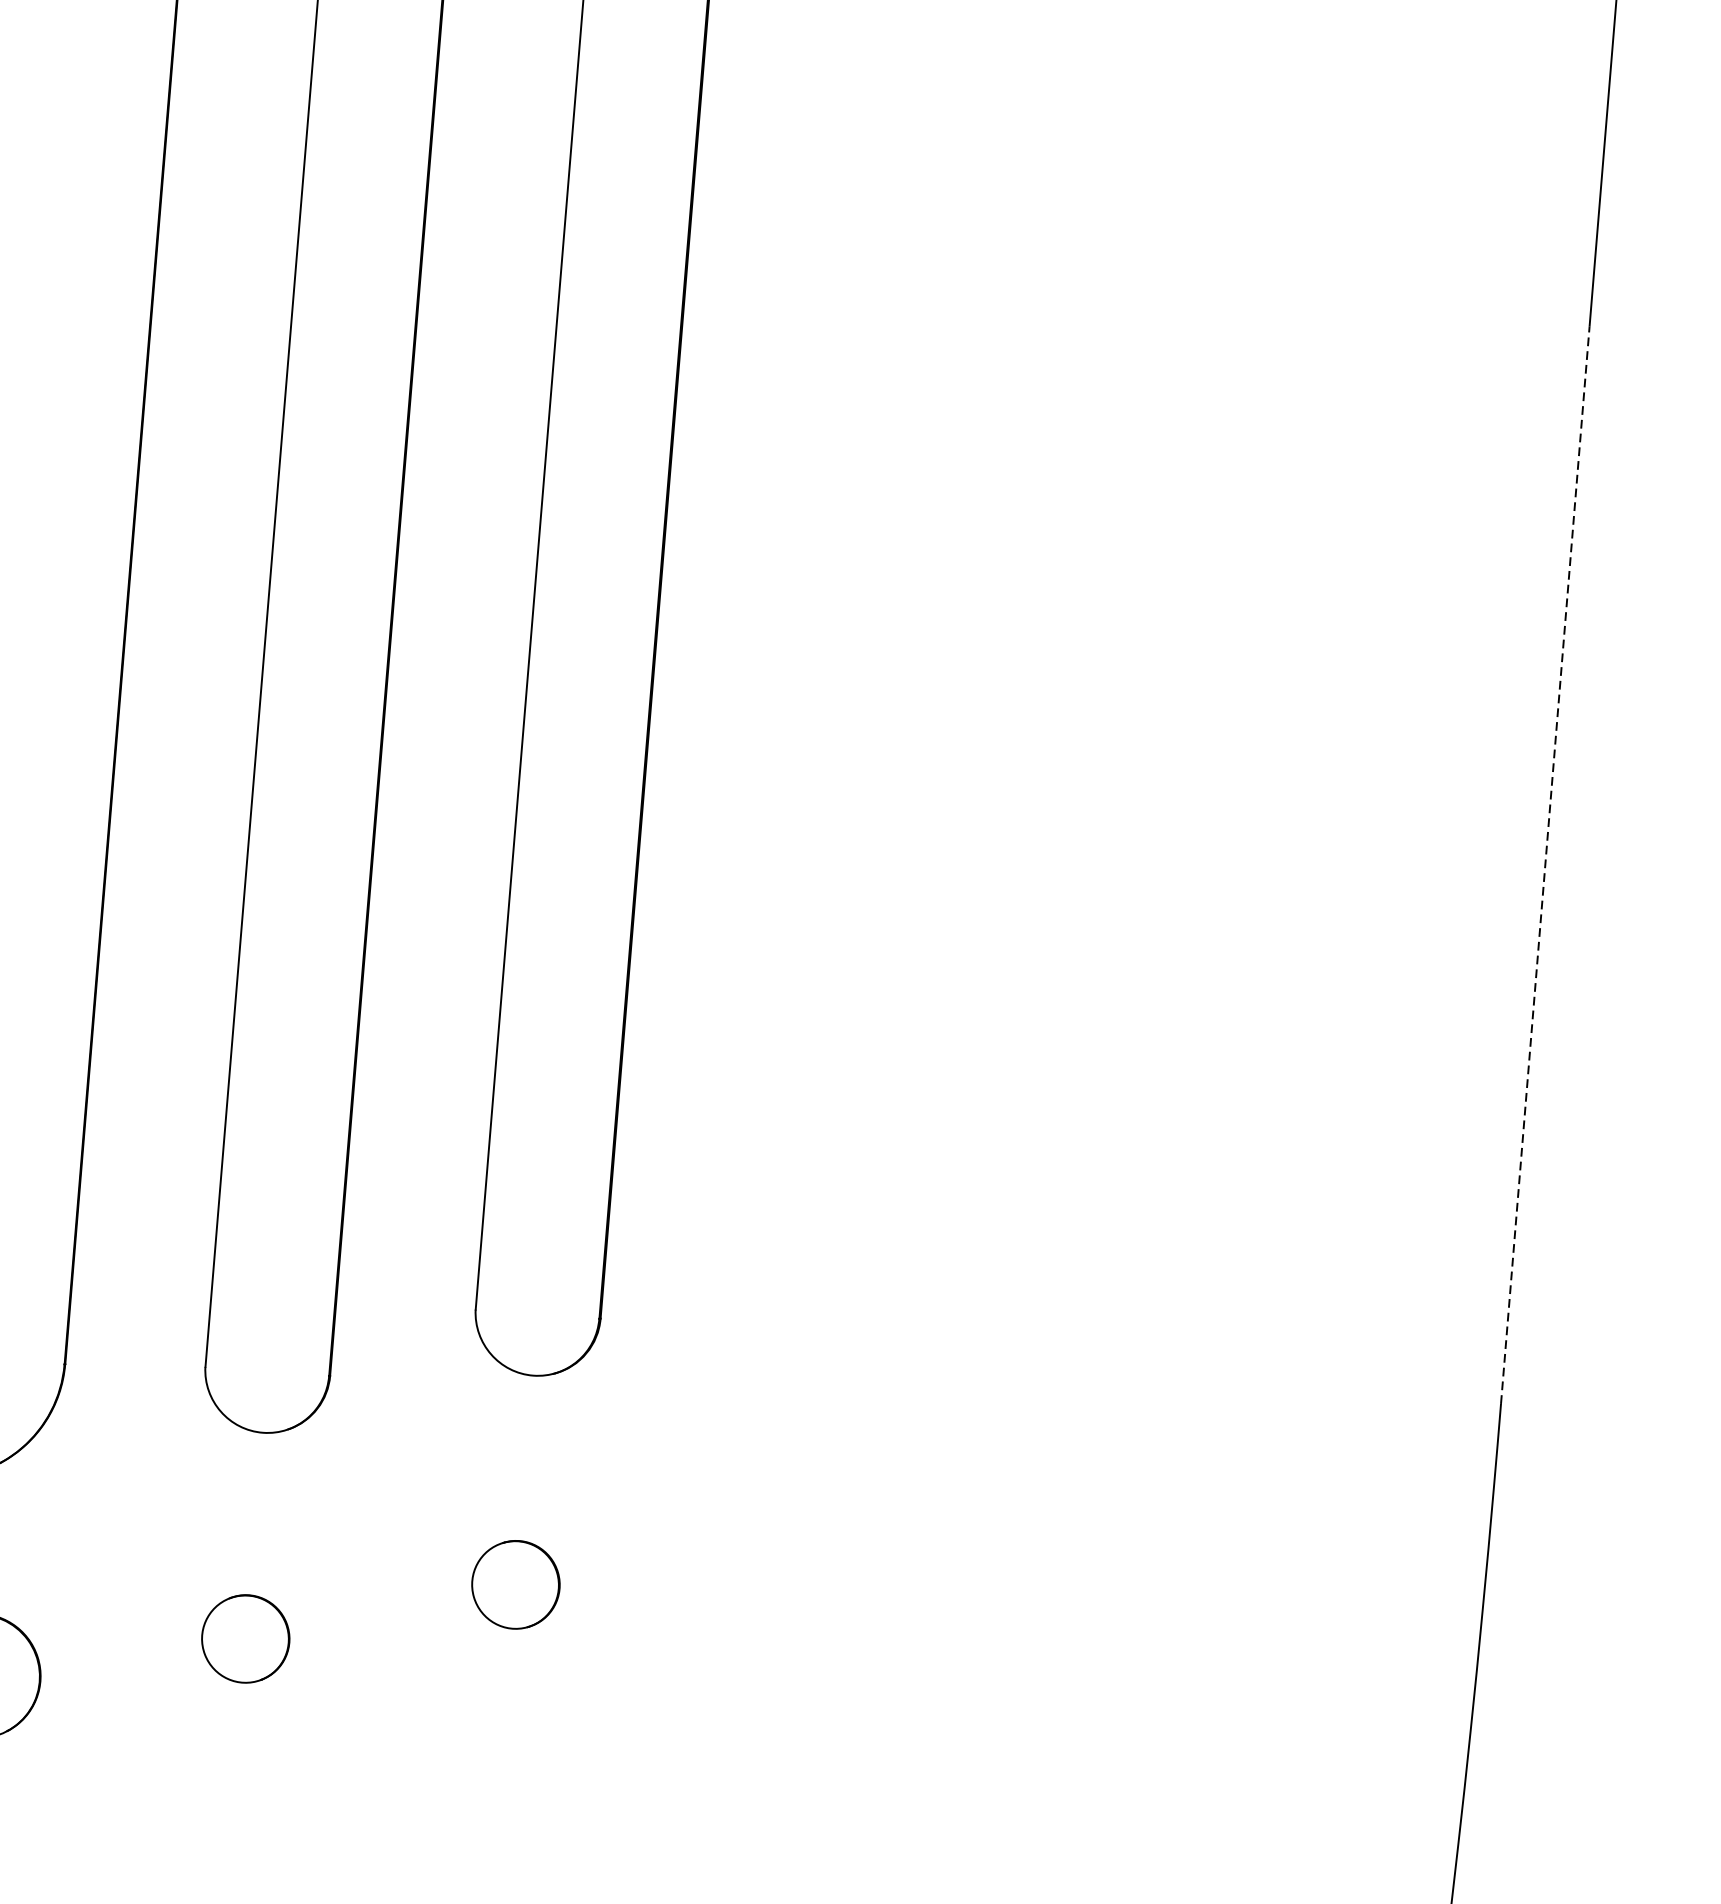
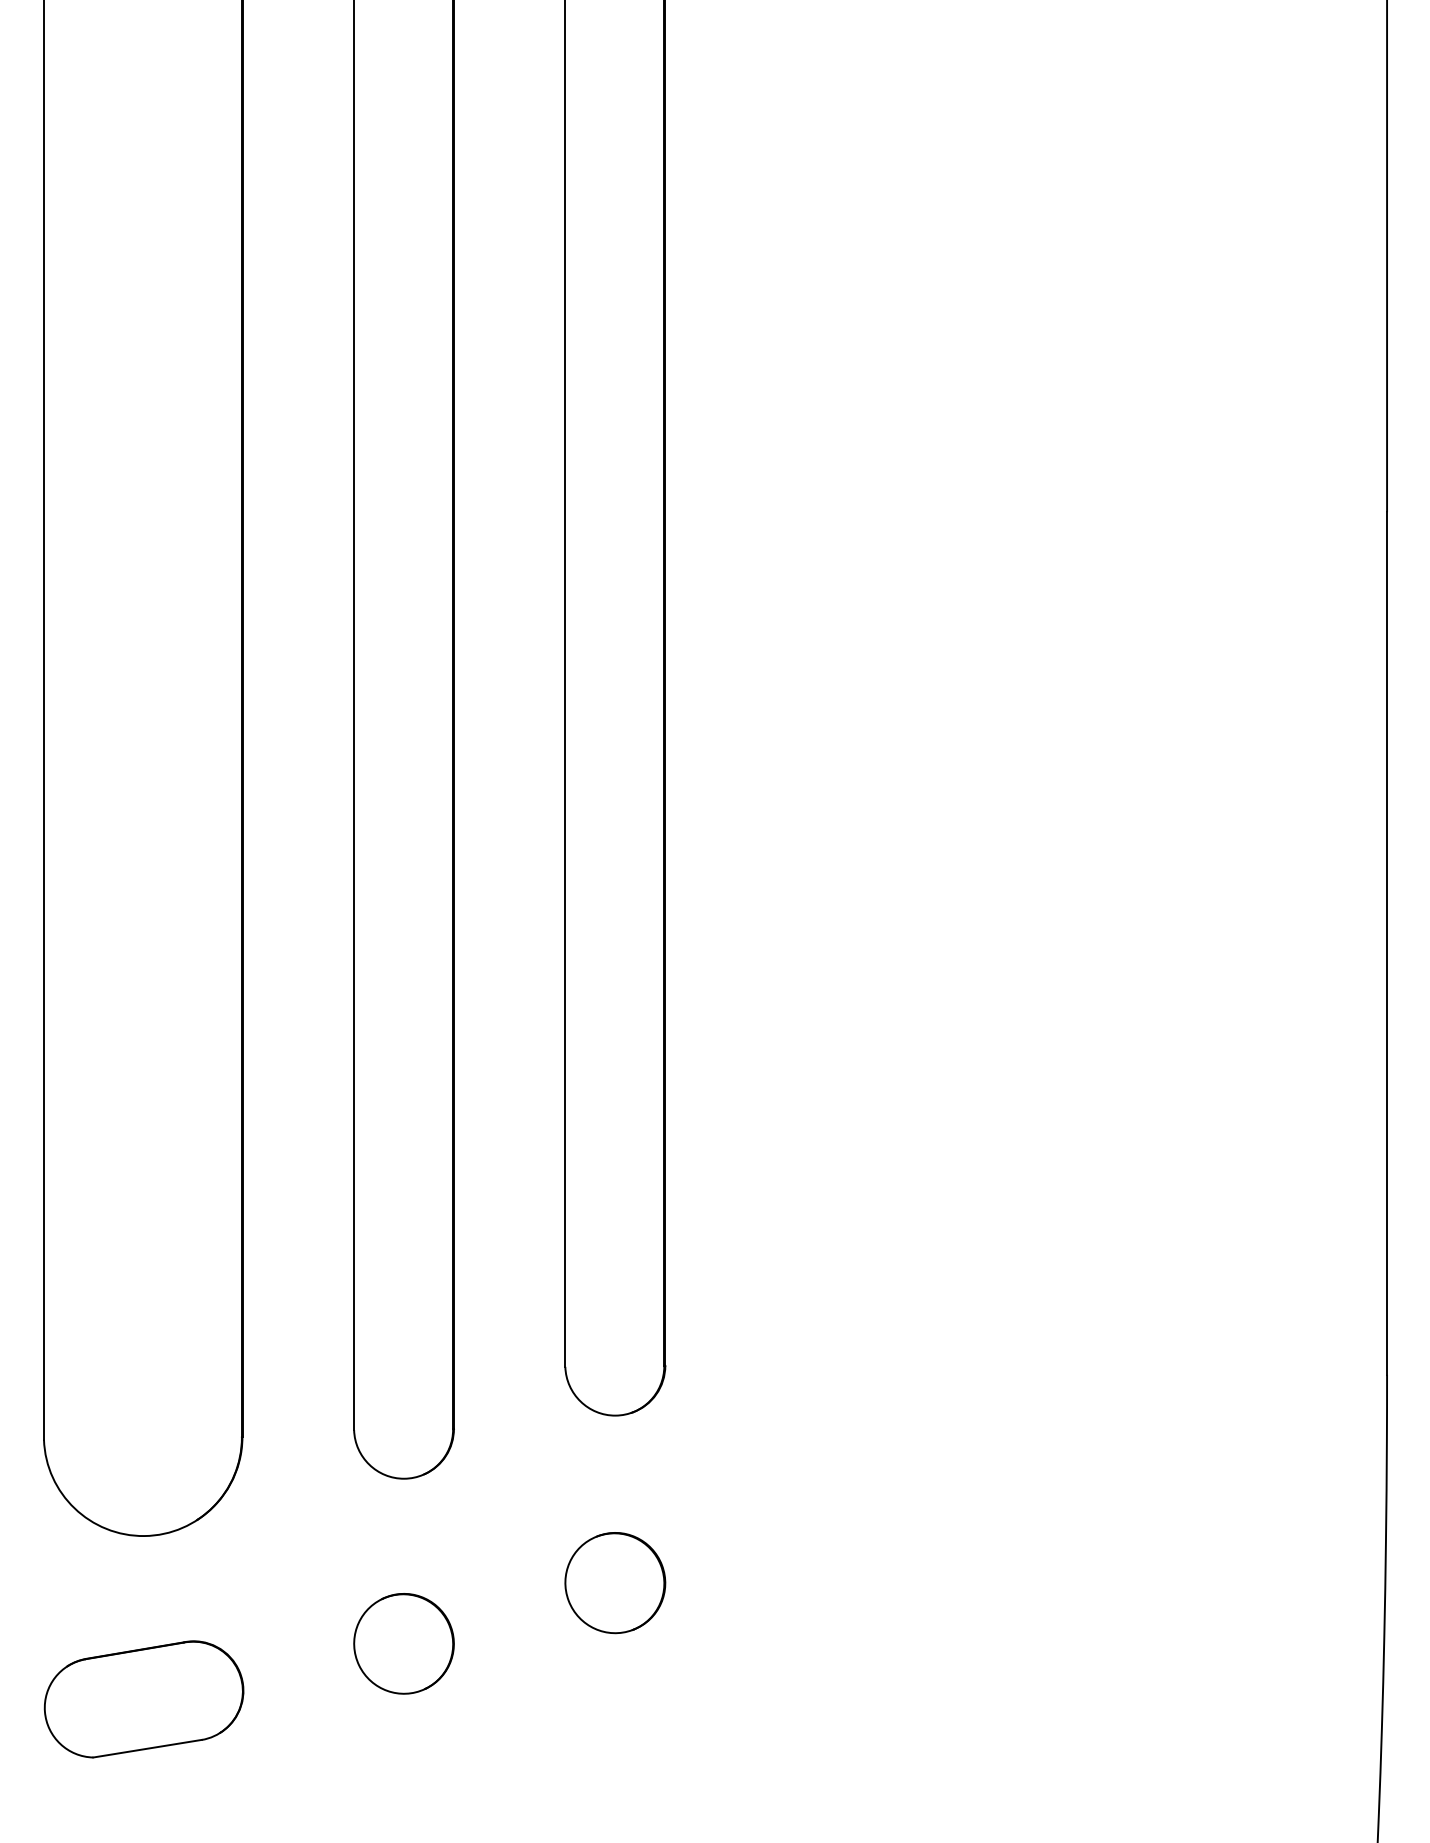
line: (1545, 865) -> (1387, 943), dashed -> solid
part: (516, 1585) -> (615, 1583), size x1.43
part: (245, 1638) -> (403, 1643), size x1.43

